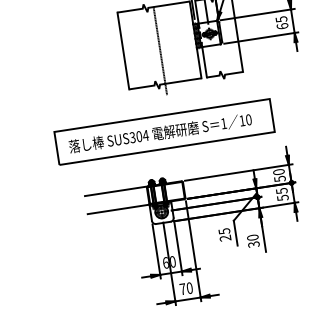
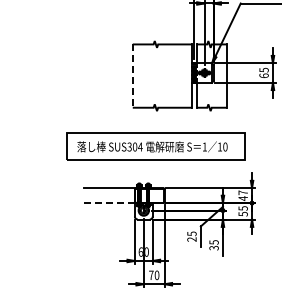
line: (160, 50) -> (162, 80), removed
line: (123, 51) -> (132, 76), solid -> dashed
text: (278, 175) -> (242, 195), 50 -> 47
line: (118, 209) -> (109, 203), solid -> dashed
text: (252, 237) -> (213, 242), 30 -> 35

